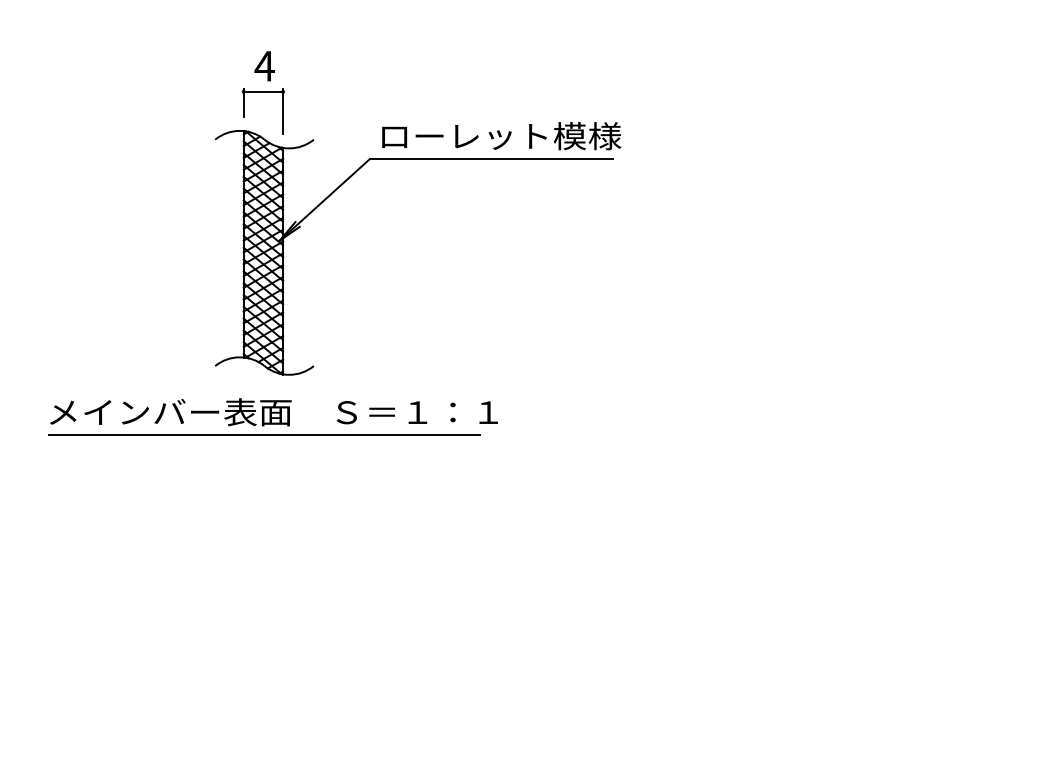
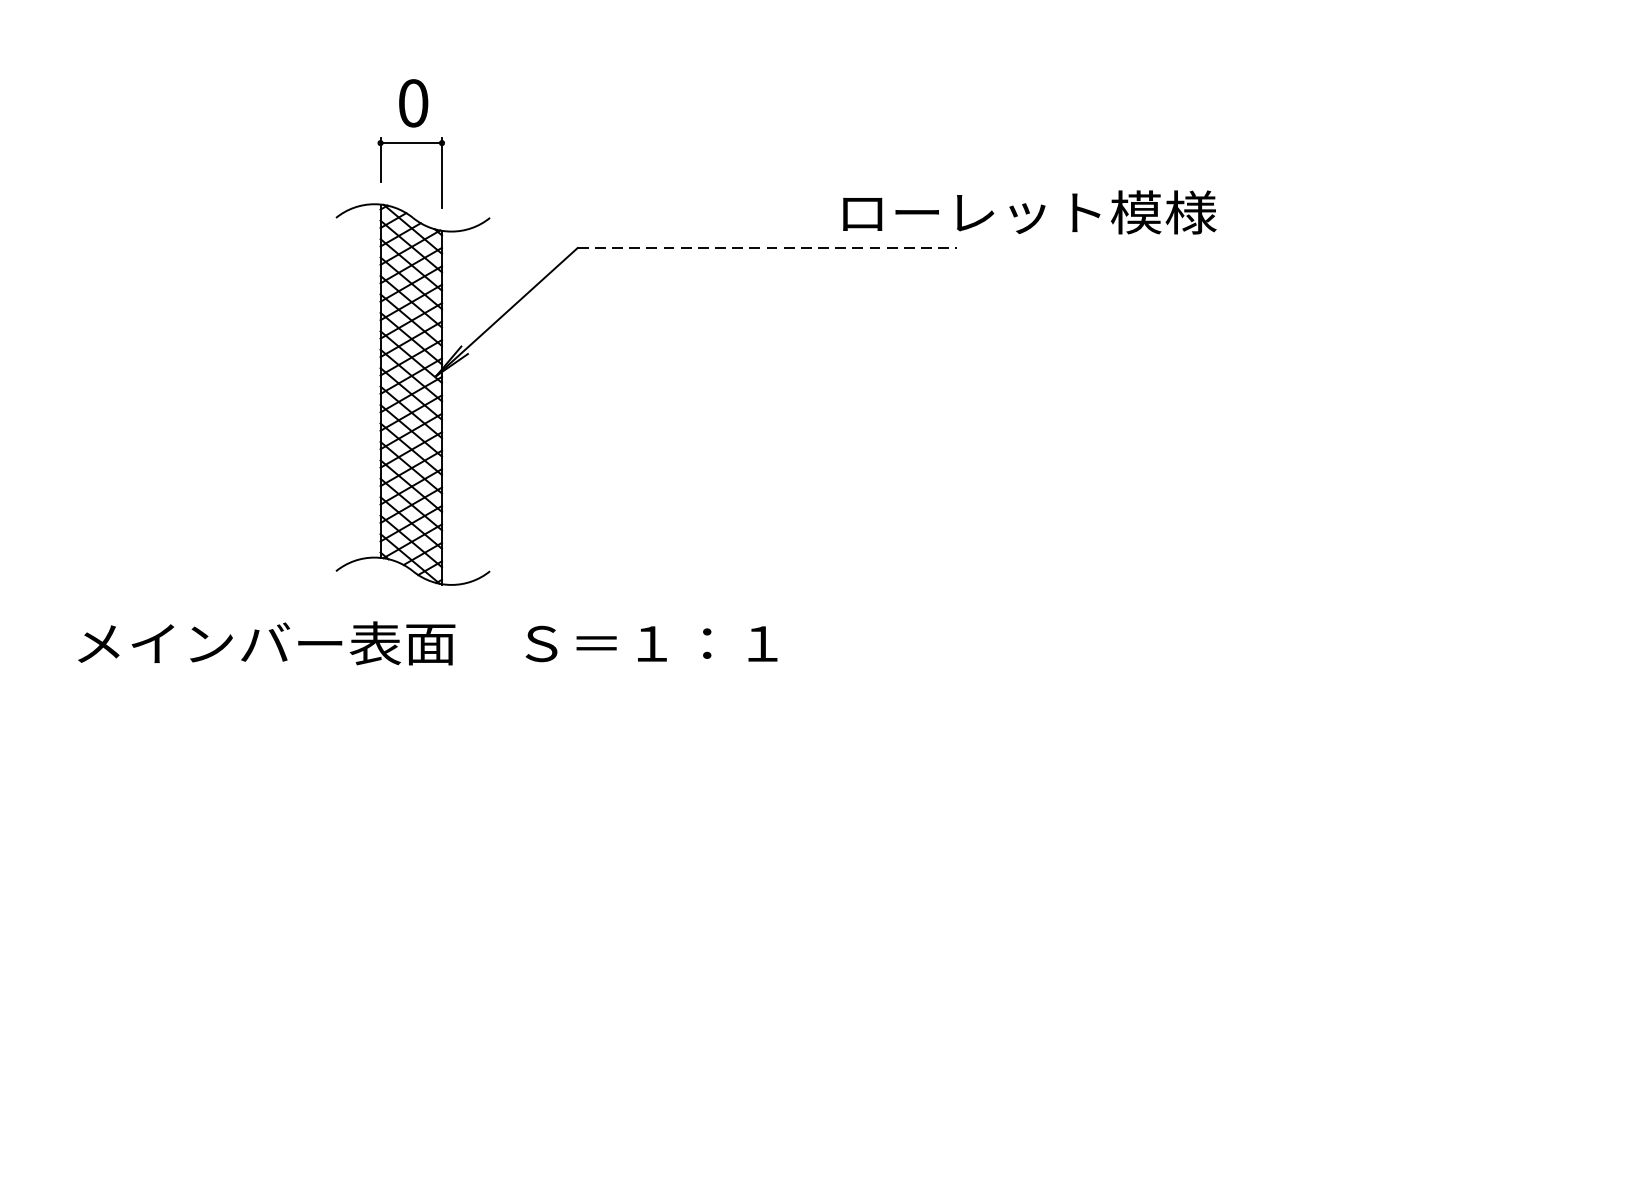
text: (264, 65) -> (412, 102), 4 -> 0
text: (501, 136) -> (1029, 212), moved
line: (491, 158) -> (767, 247), solid -> dashed
line: (264, 434) -> (412, 678), removed

